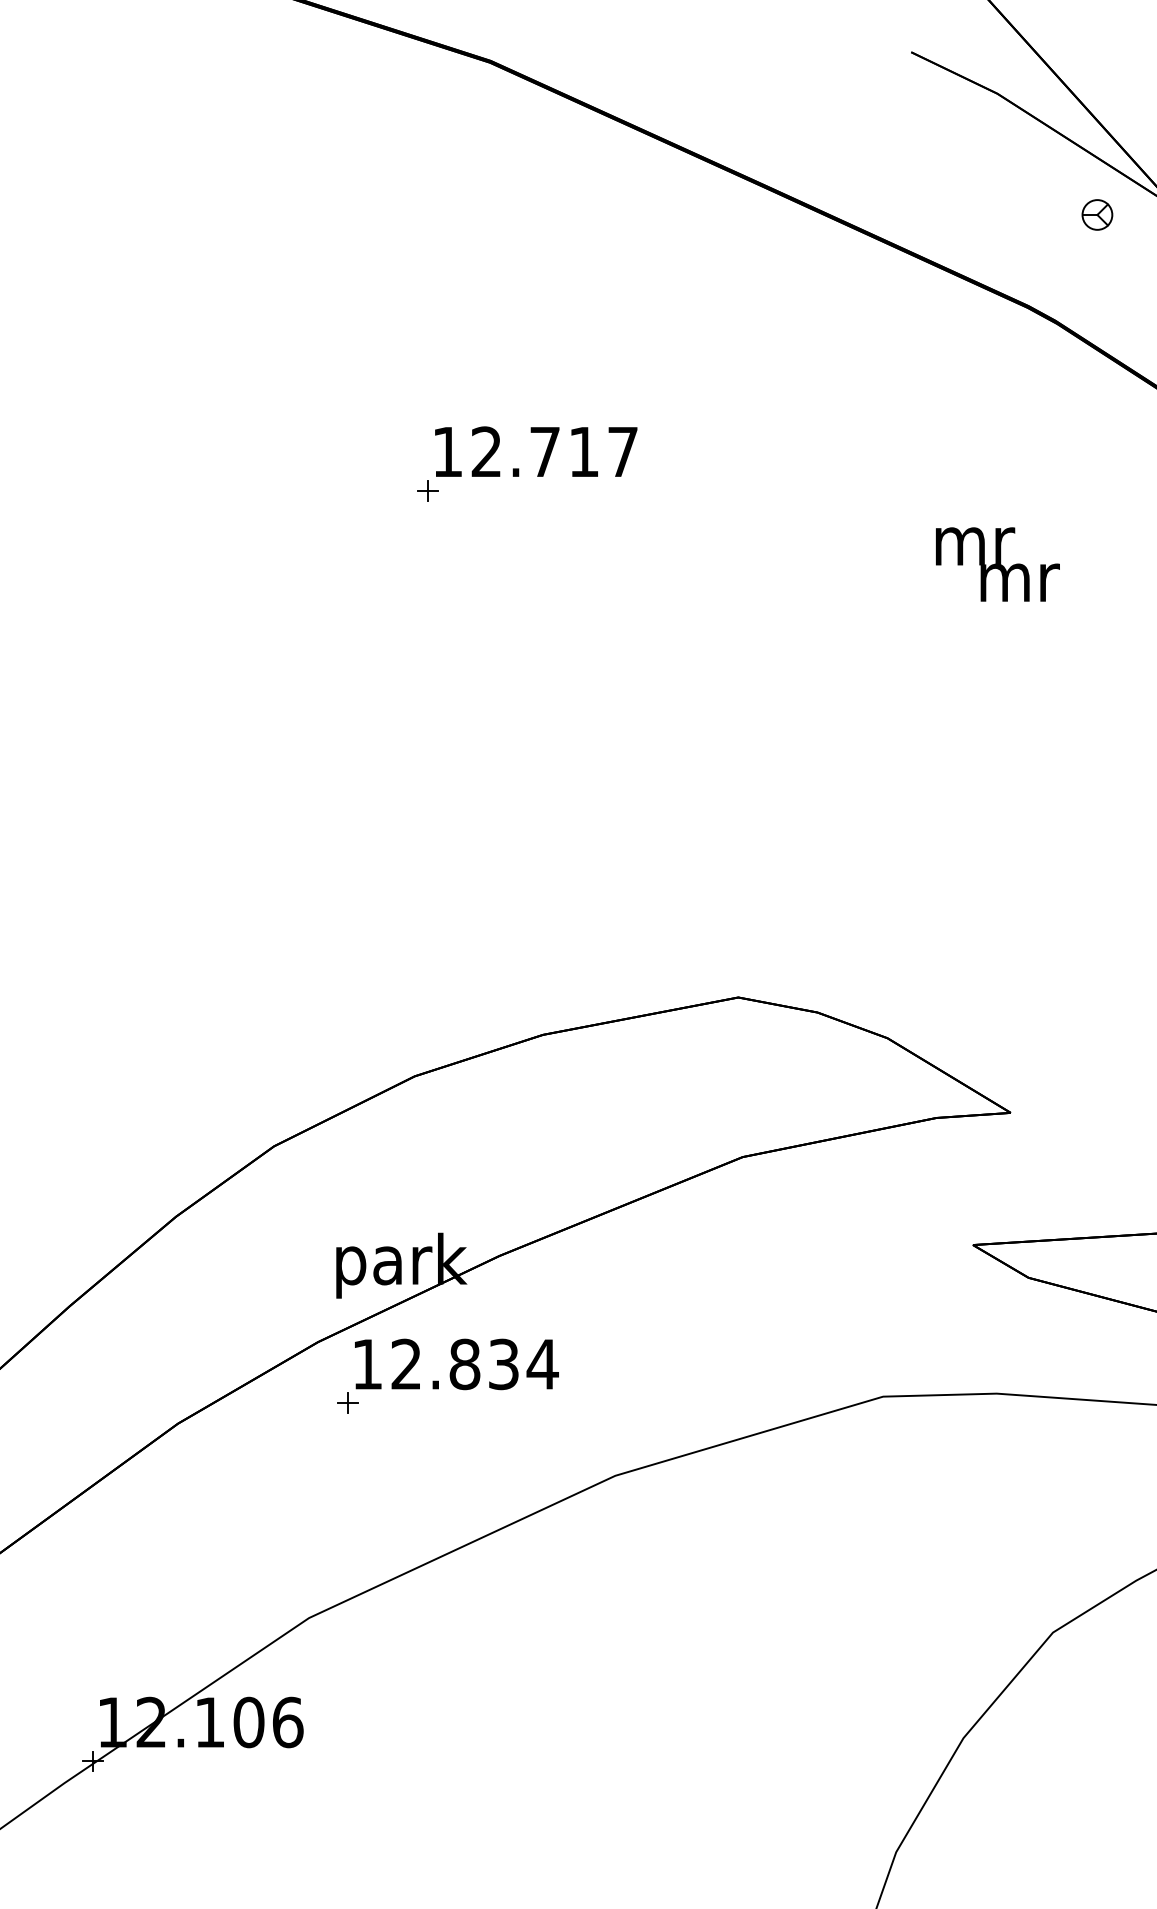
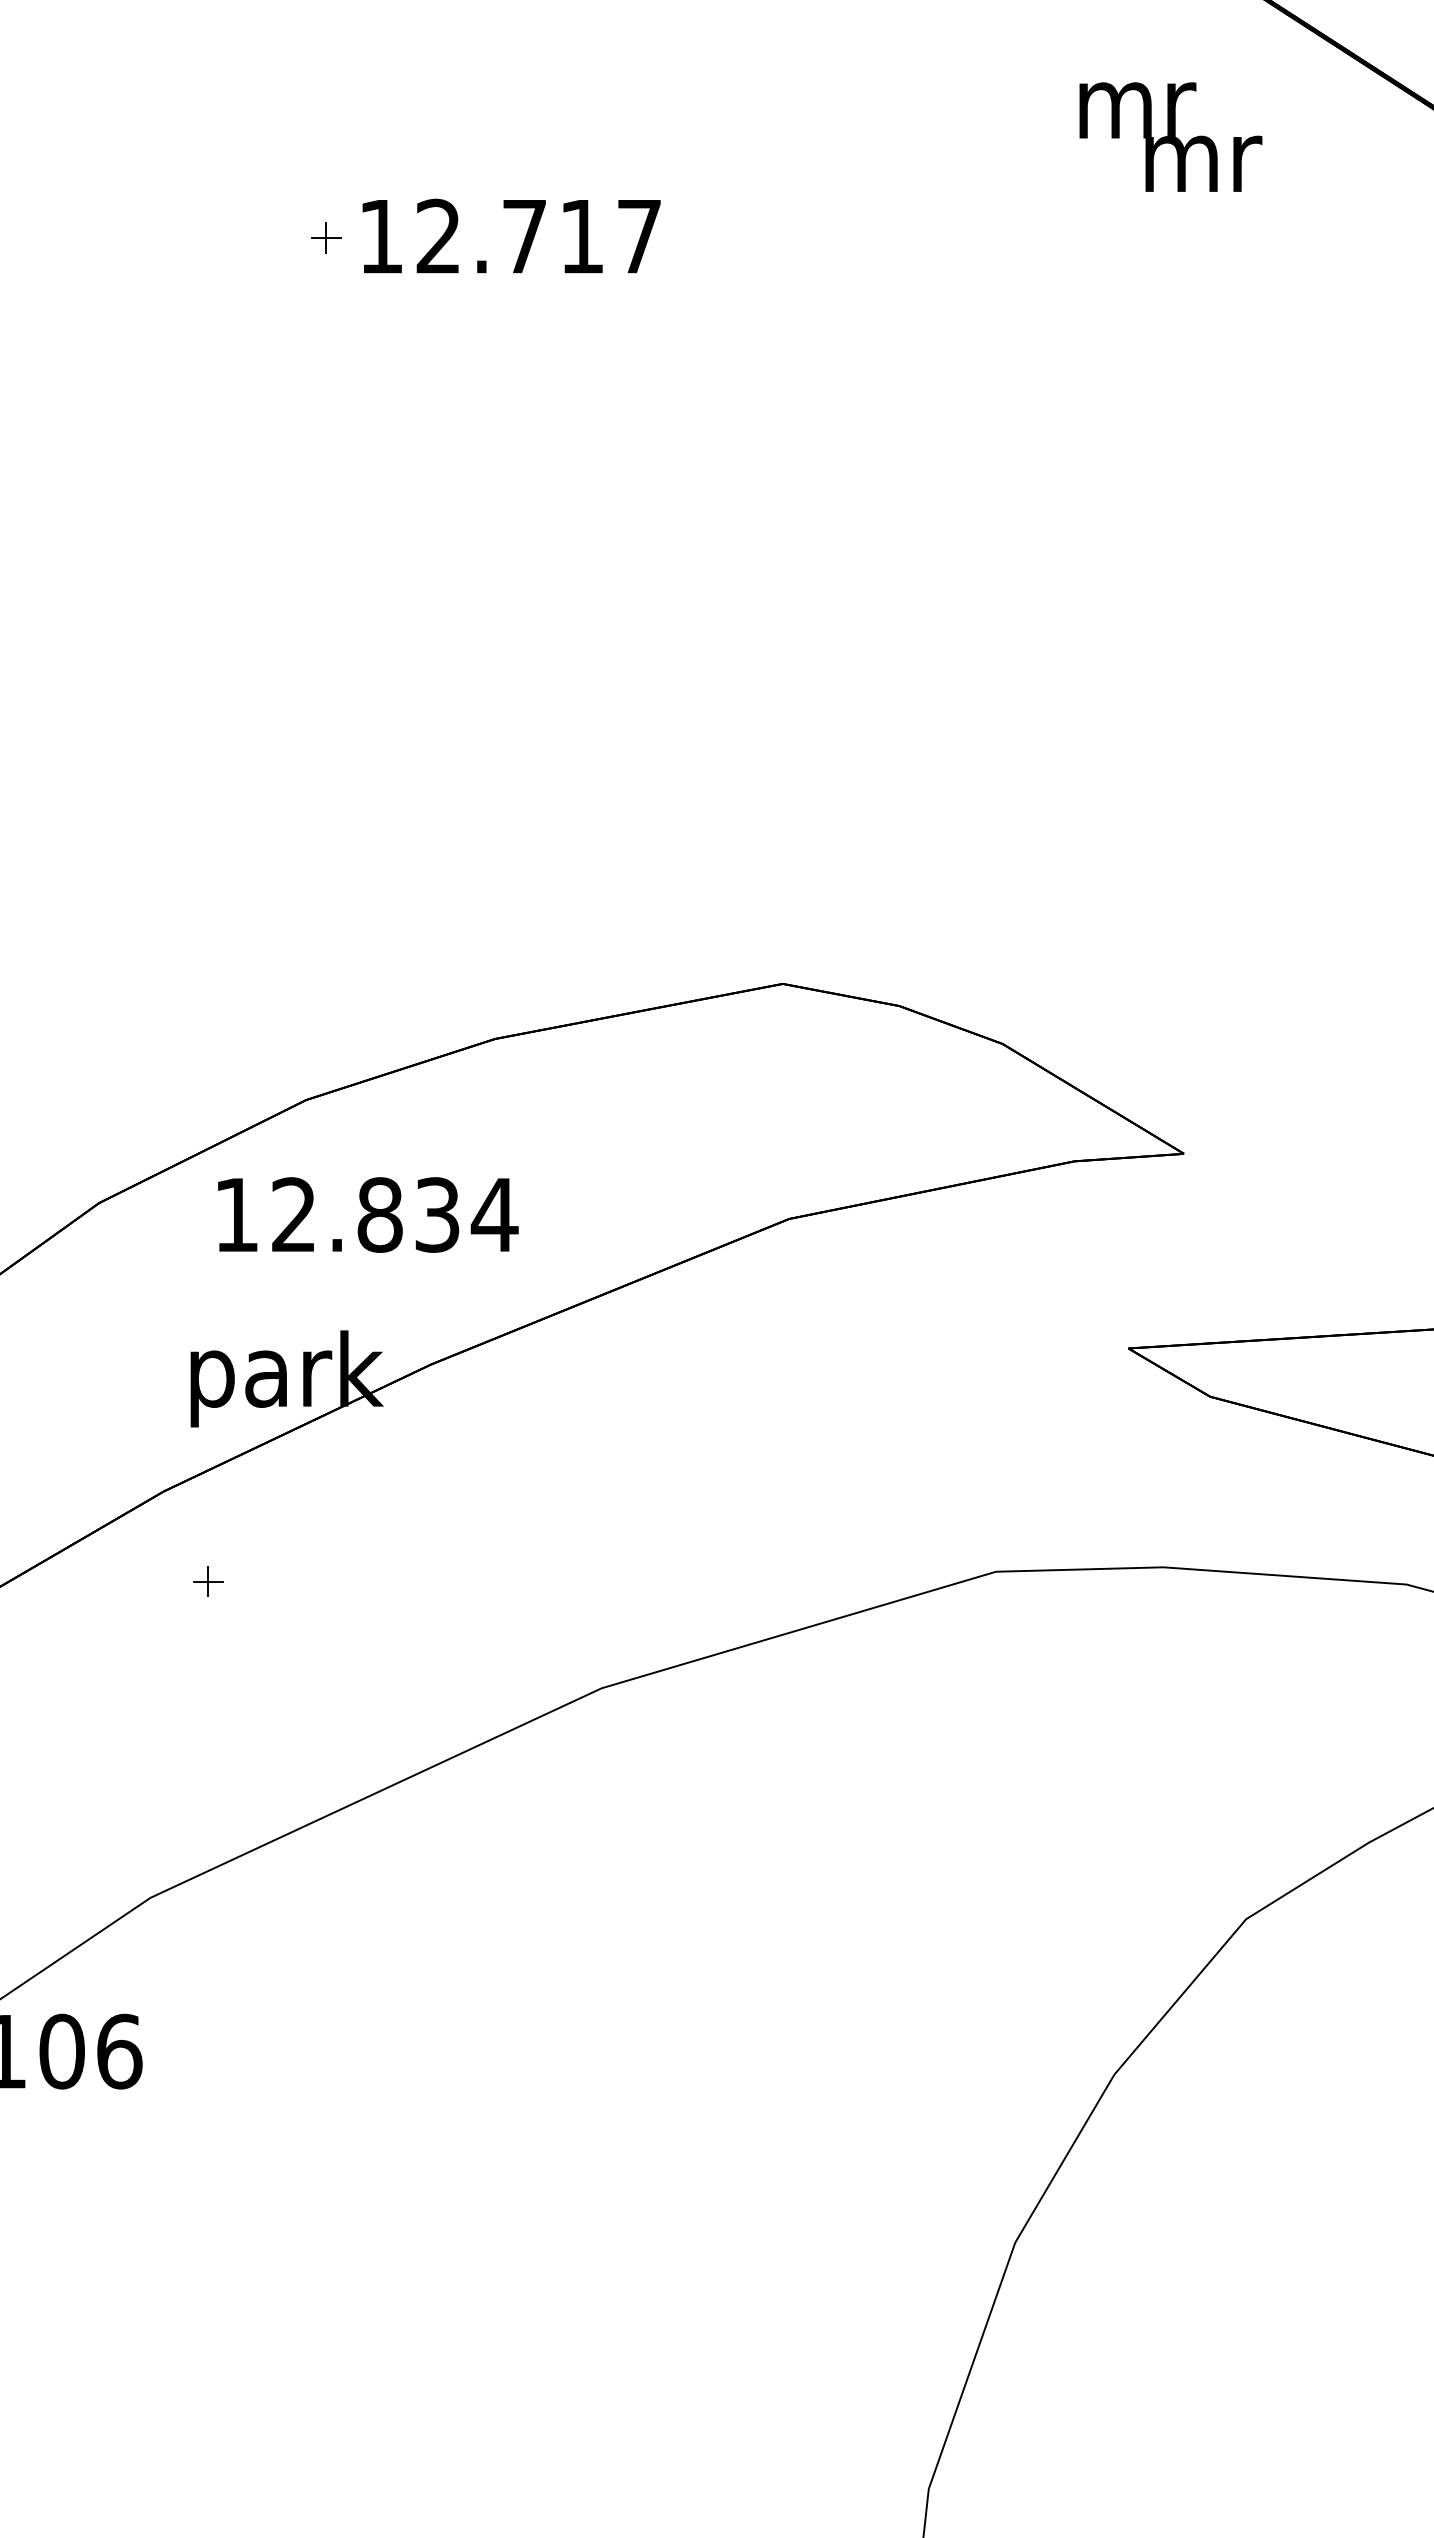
text: (536, 451) -> (512, 235), moved
text: (997, 564) -> (1170, 137), moved
text: (456, 1364) -> (367, 1215), moved

